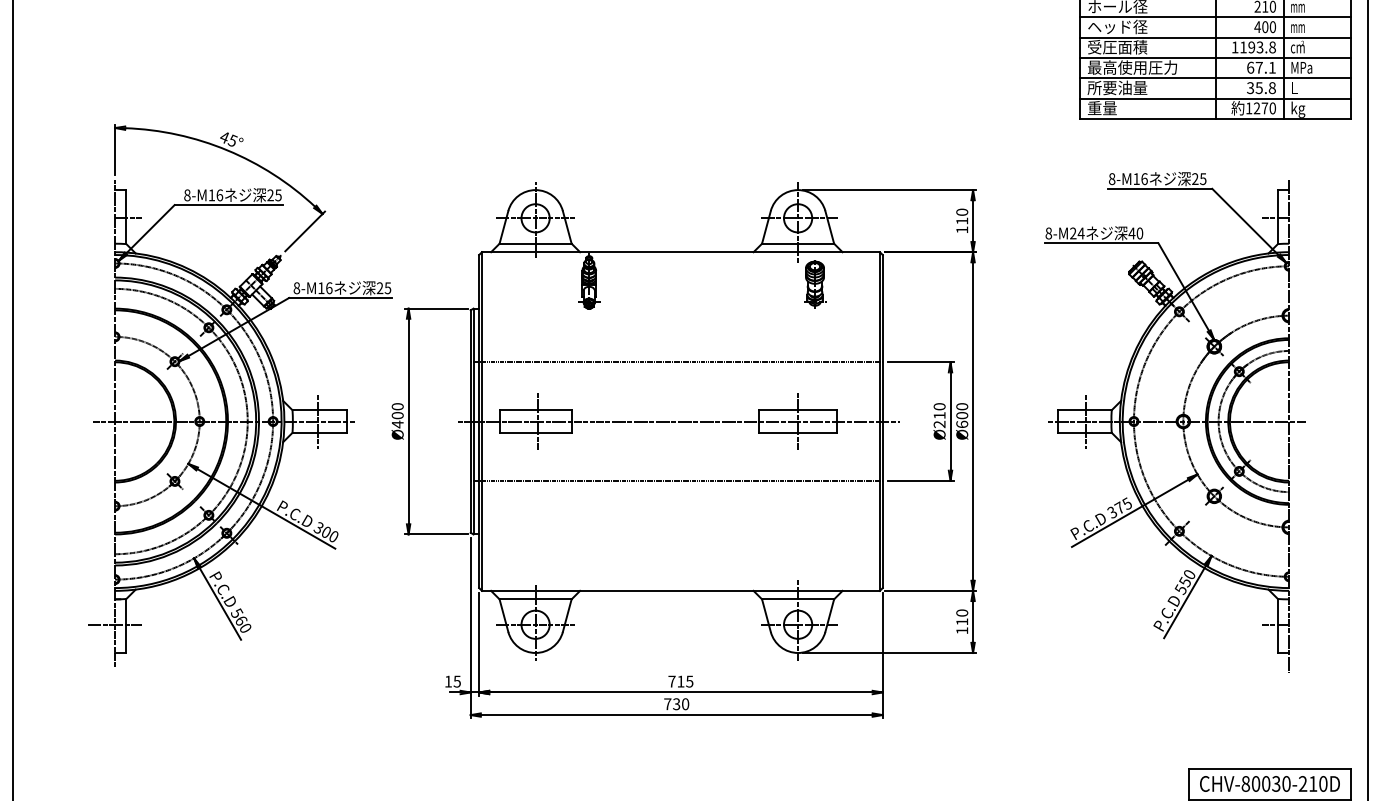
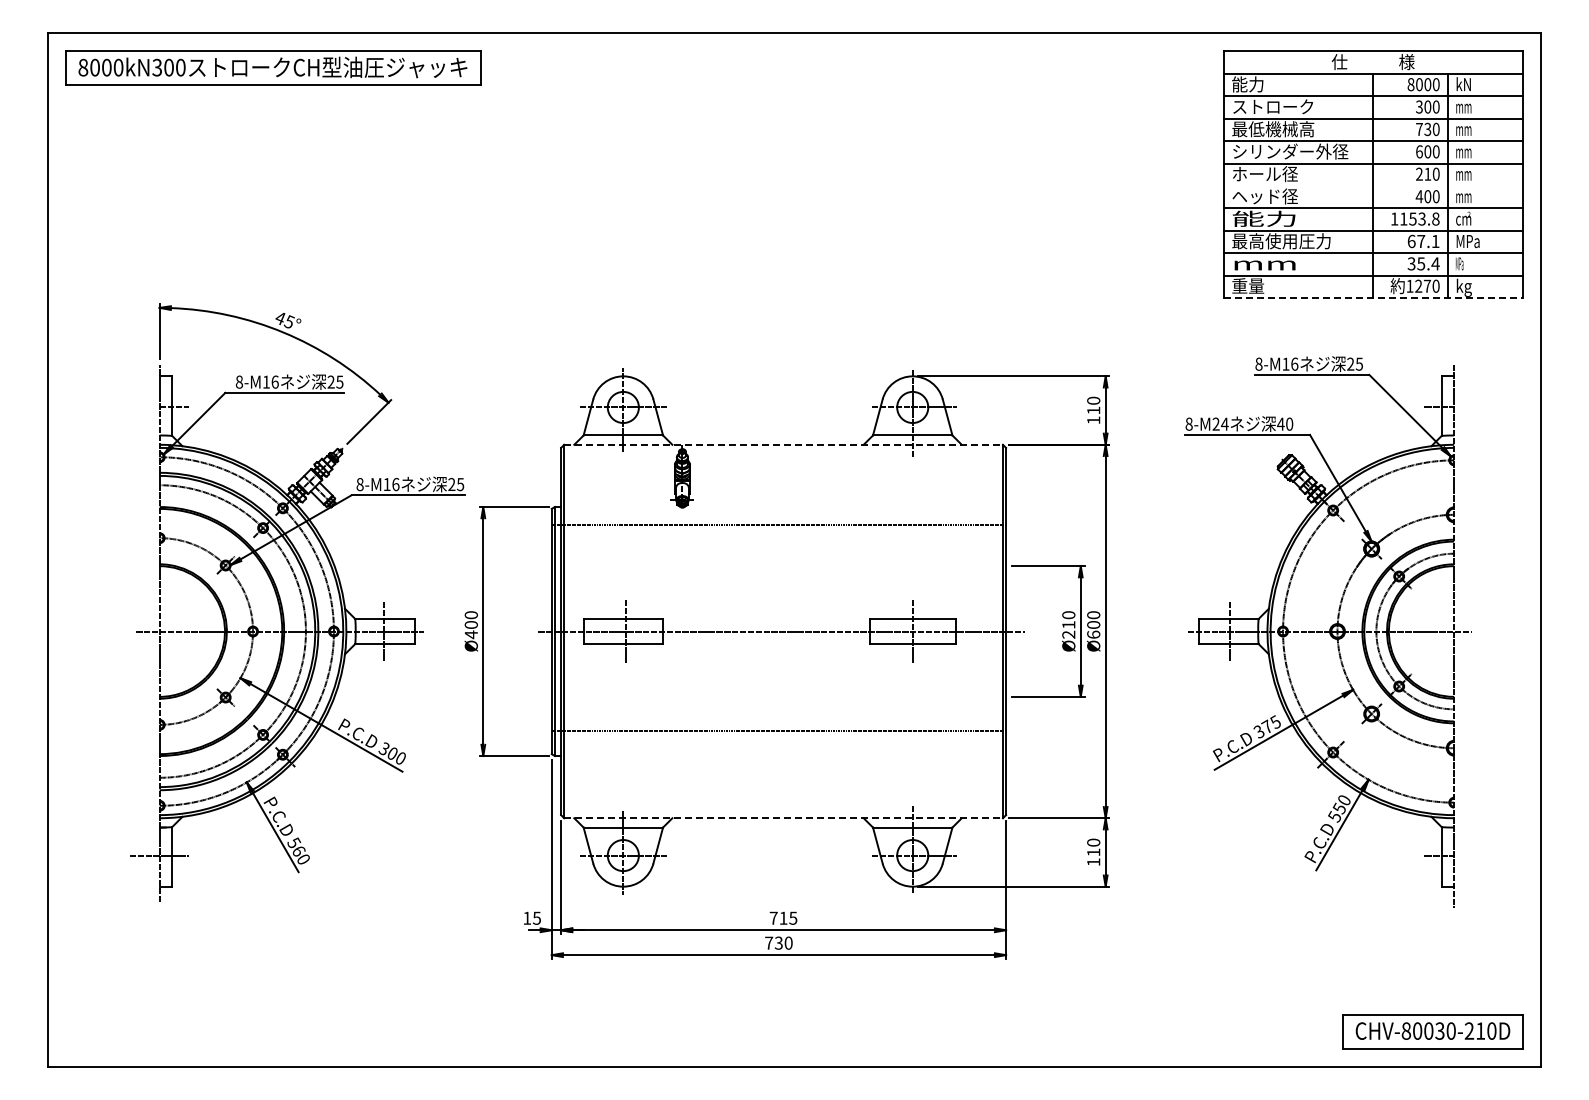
line: (1215, 17) -> (1372, 185), removed
text: (1117, 46) -> (1264, 218), 受圧面積 -> 能力
text: (1251, 46) -> (1412, 218), 1193.8 -> 1153.8
text: (1117, 87) -> (1264, 263), 所要油量 -> mm
text: (1272, 87) -> (1435, 263), 35.8 -> 35.4
text: (1294, 87) -> (1459, 263), L -> MPa
line: (1216, 118) -> (1373, 297), solid -> dashed
line: (681, 251) -> (784, 444), solid -> dashed
part: (814, 284) -> (930, 480), removed
line: (676, 362) -> (778, 525), moved
line: (676, 480) -> (778, 730), moved
line: (681, 591) -> (784, 818), solid -> dashed

